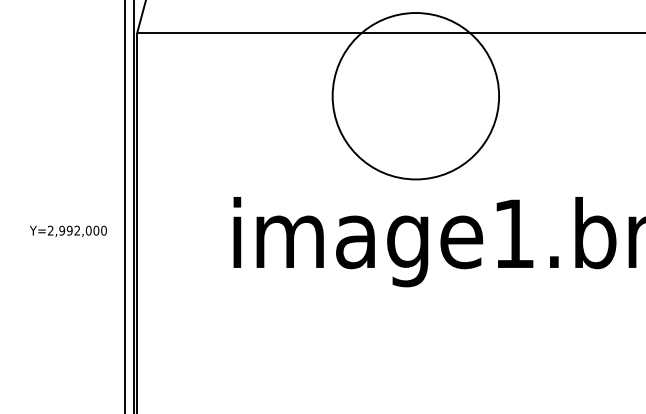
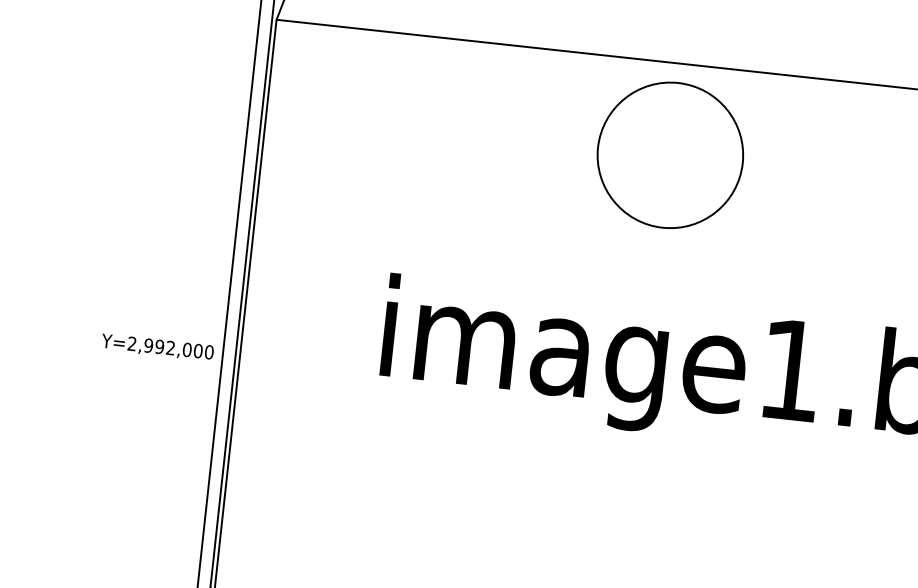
circle: (415, 96) -> (669, 155), size x0.6
text: (68, 230) -> (157, 346), moved

